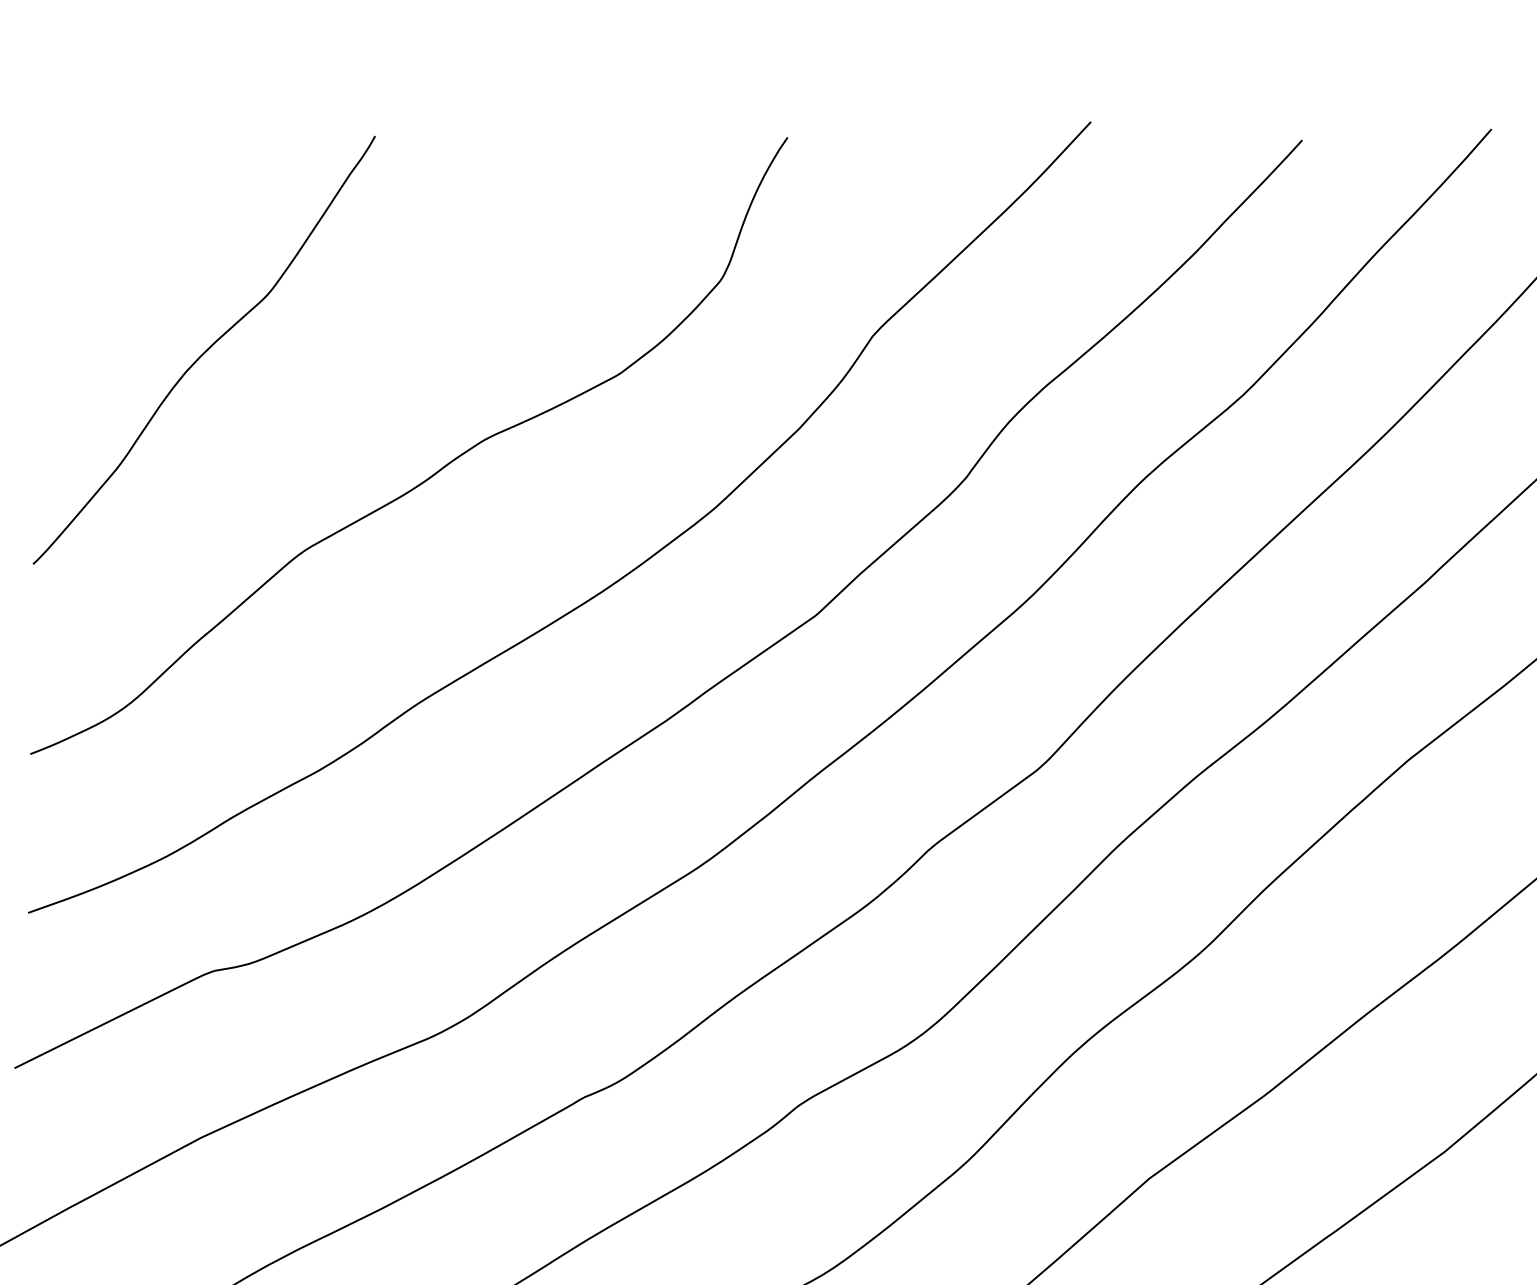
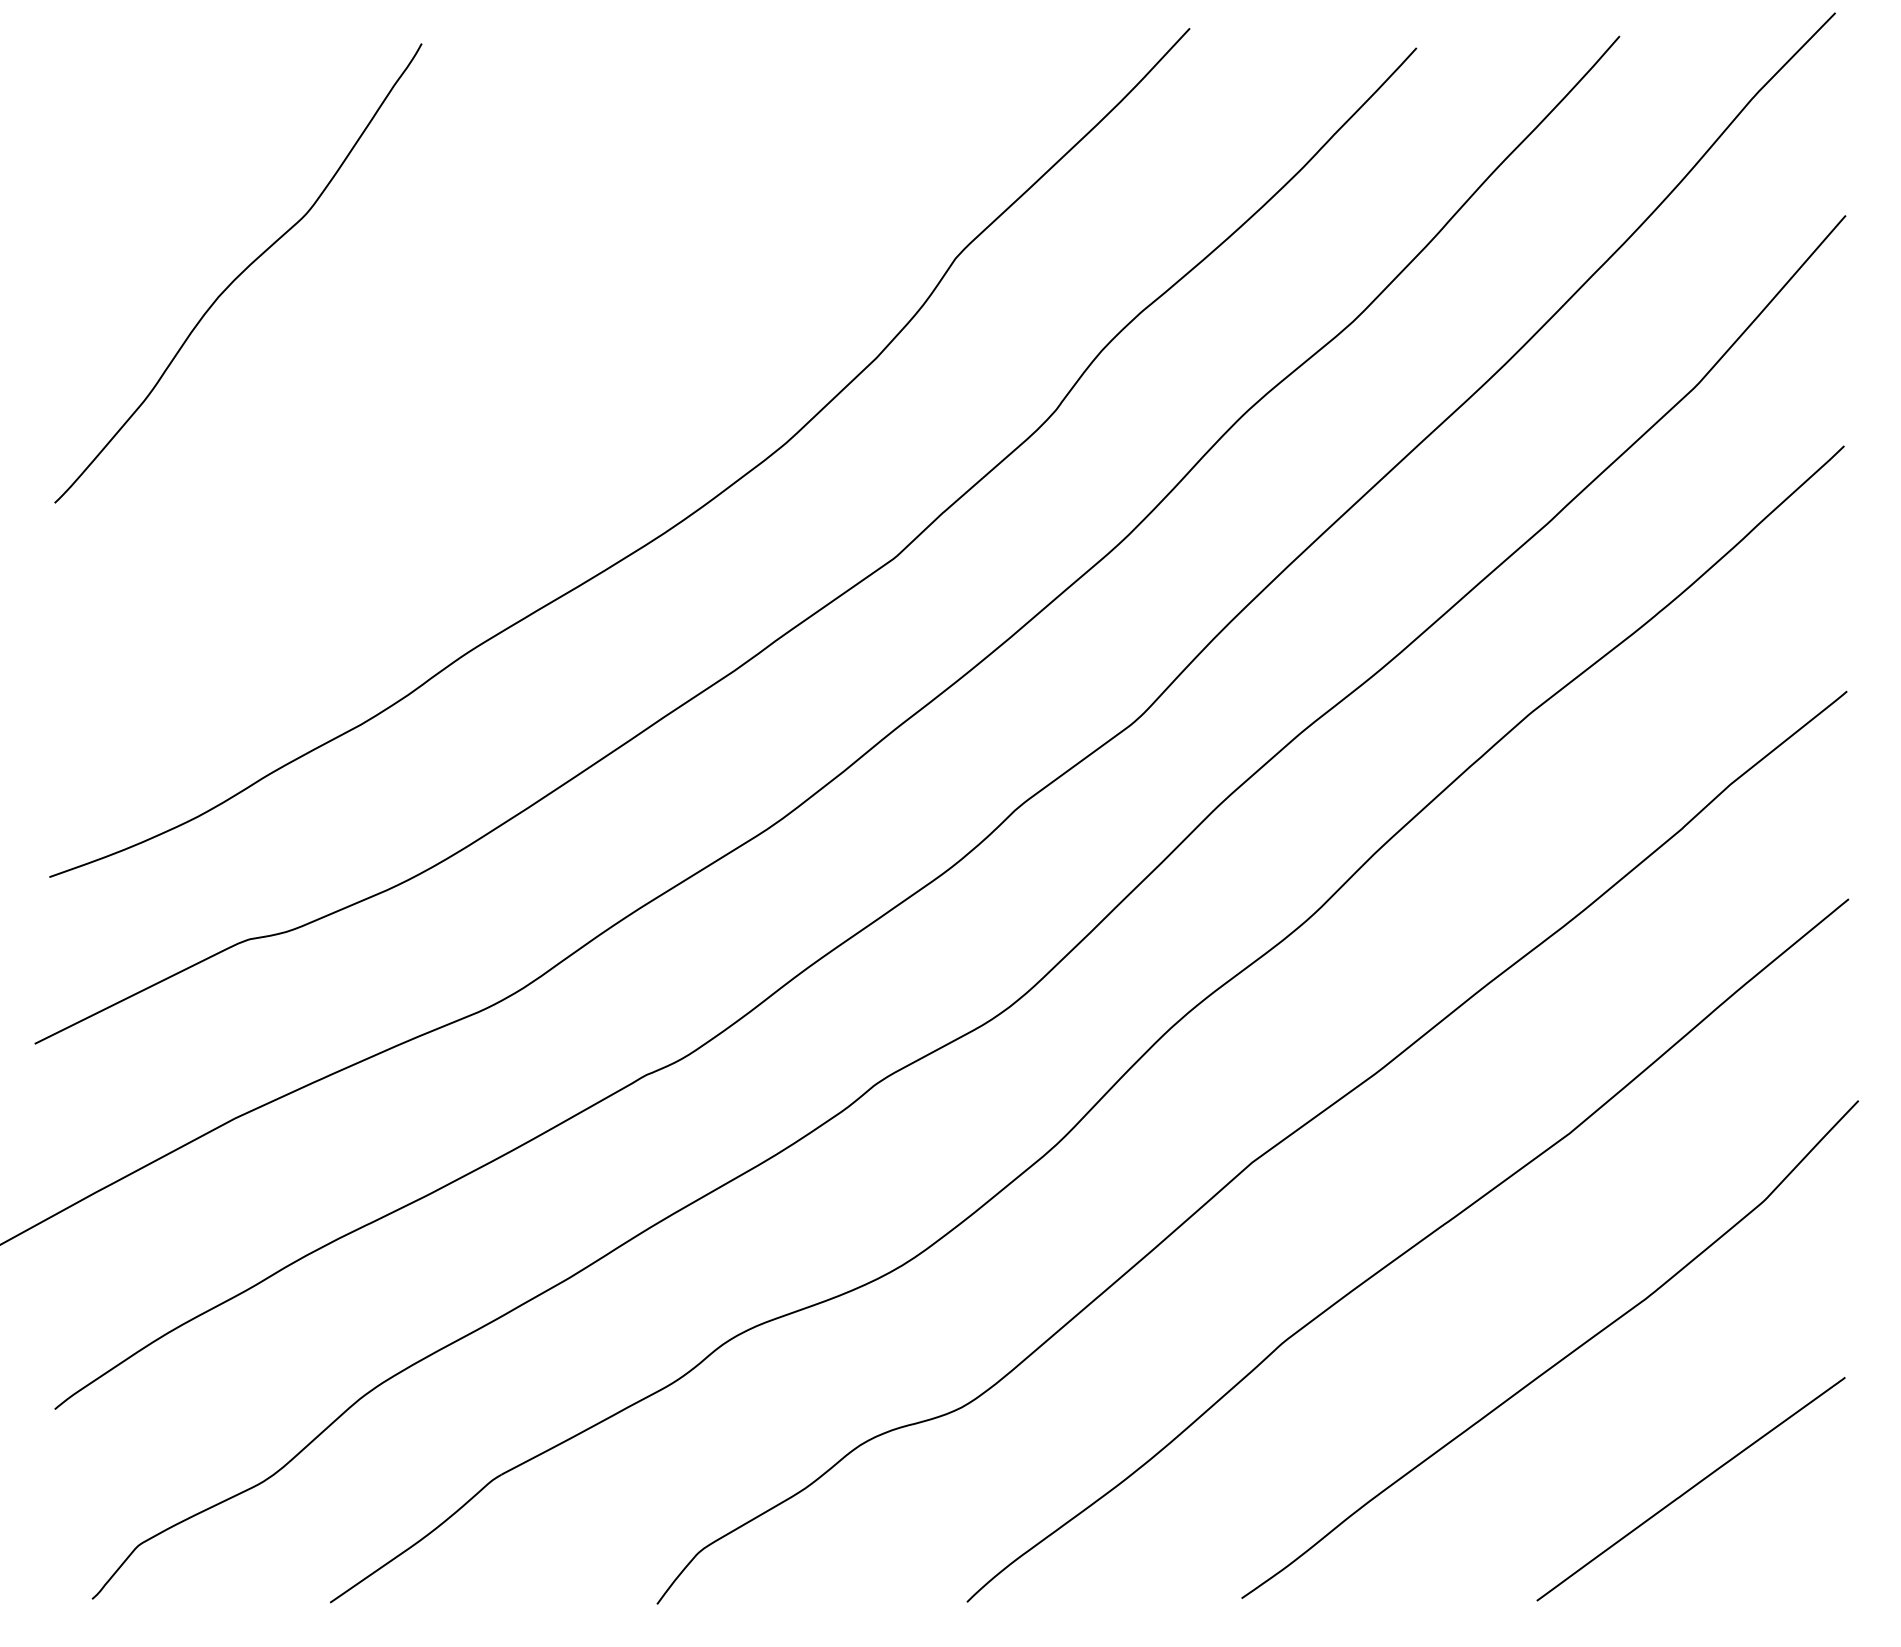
curve: (428, 477) -> (479, 409), removed

